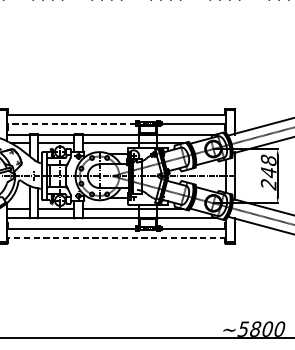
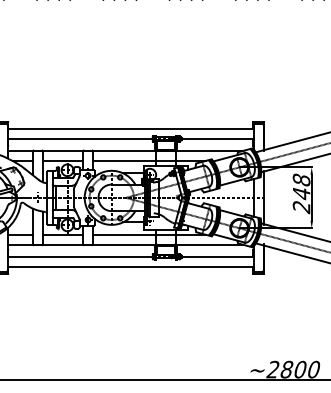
line: (71, 123) -> (80, 138), dashed -> solid
line: (116, 237) -> (130, 266), dashed -> solid
text: (242, 329) -> (272, 369), ~5800 -> ~2800

